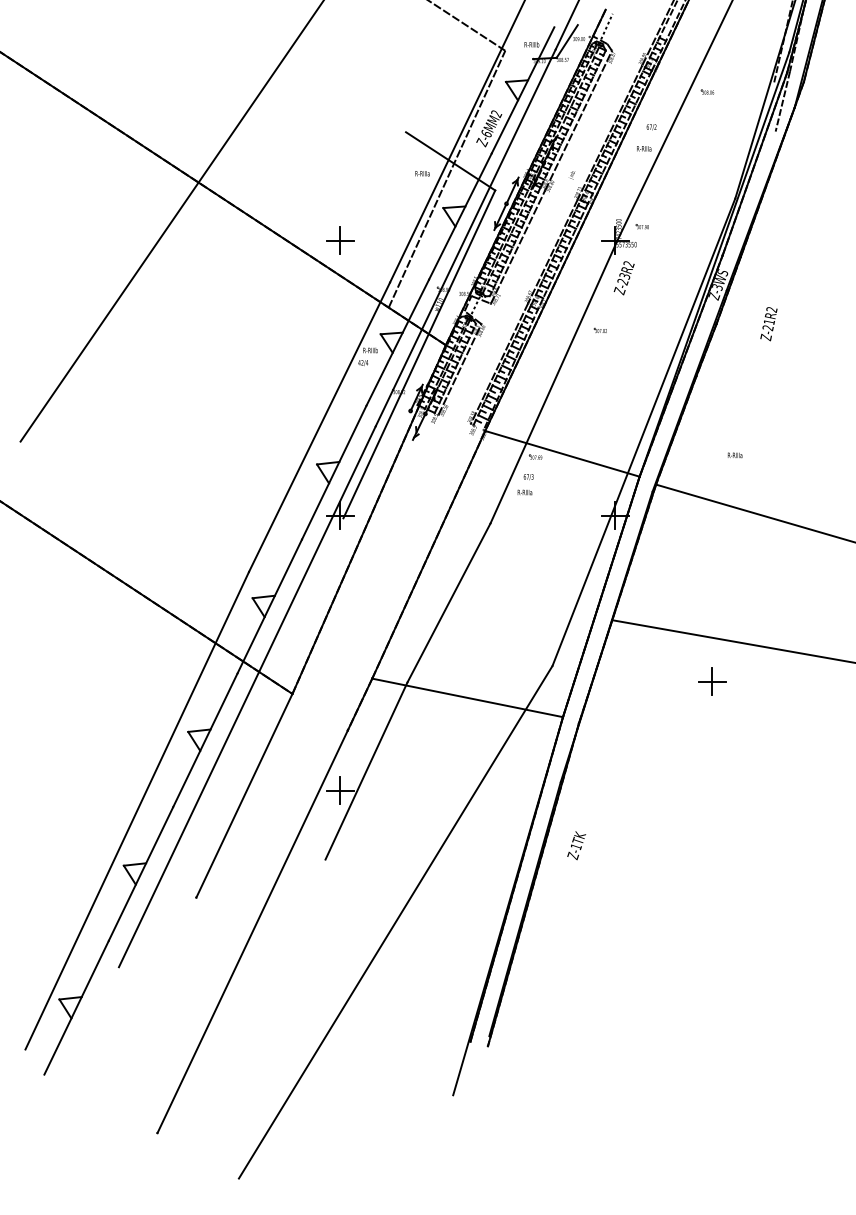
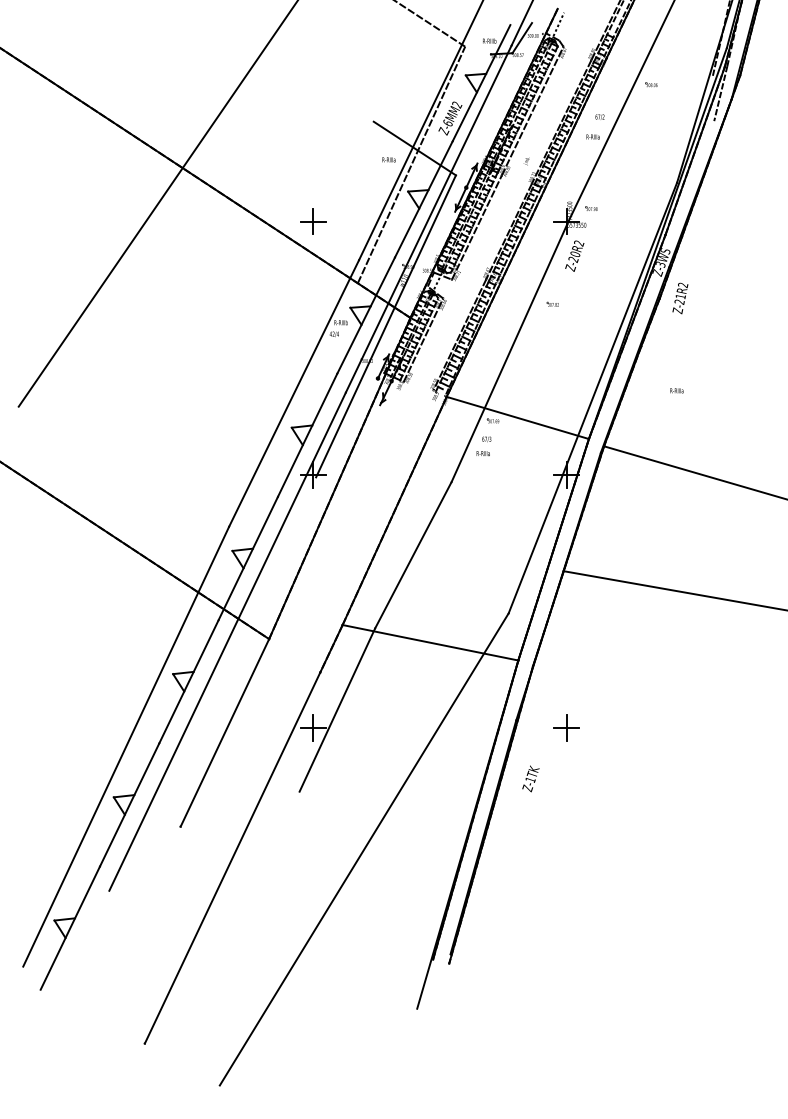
text: (624, 276) -> (574, 254), Z-23R2 -> Z-20R2
text: (768, 324) -> (680, 298), moved
text: (734, 455) -> (676, 390), moved
part: (712, 681) -> (566, 728), moved

